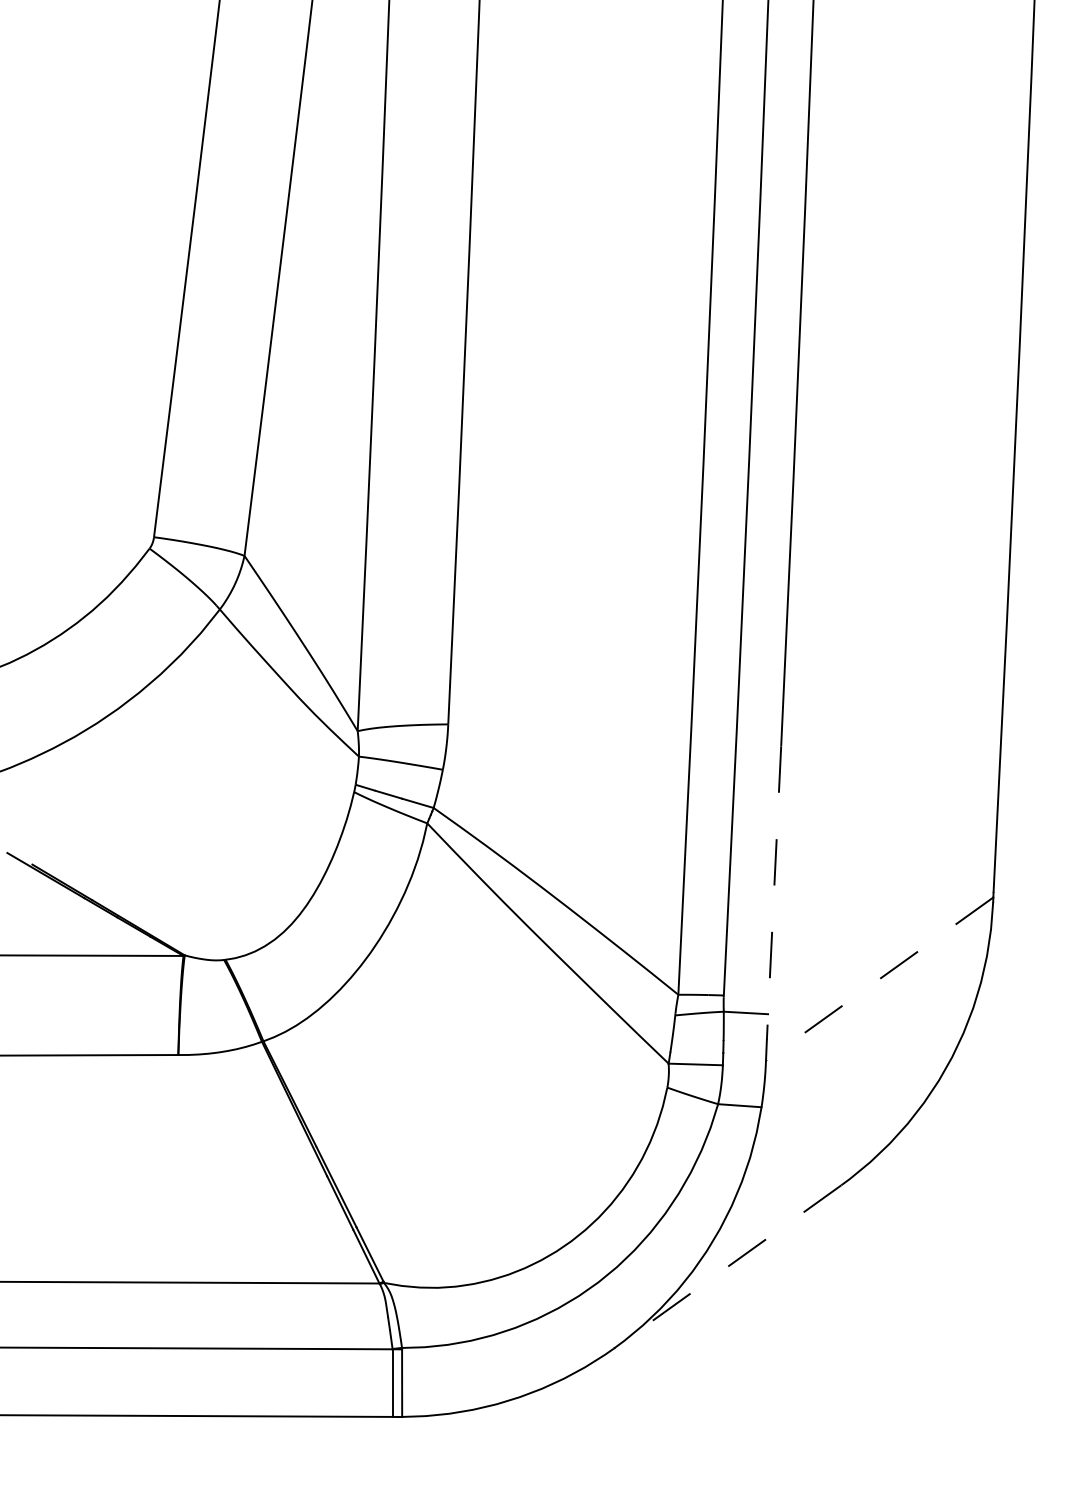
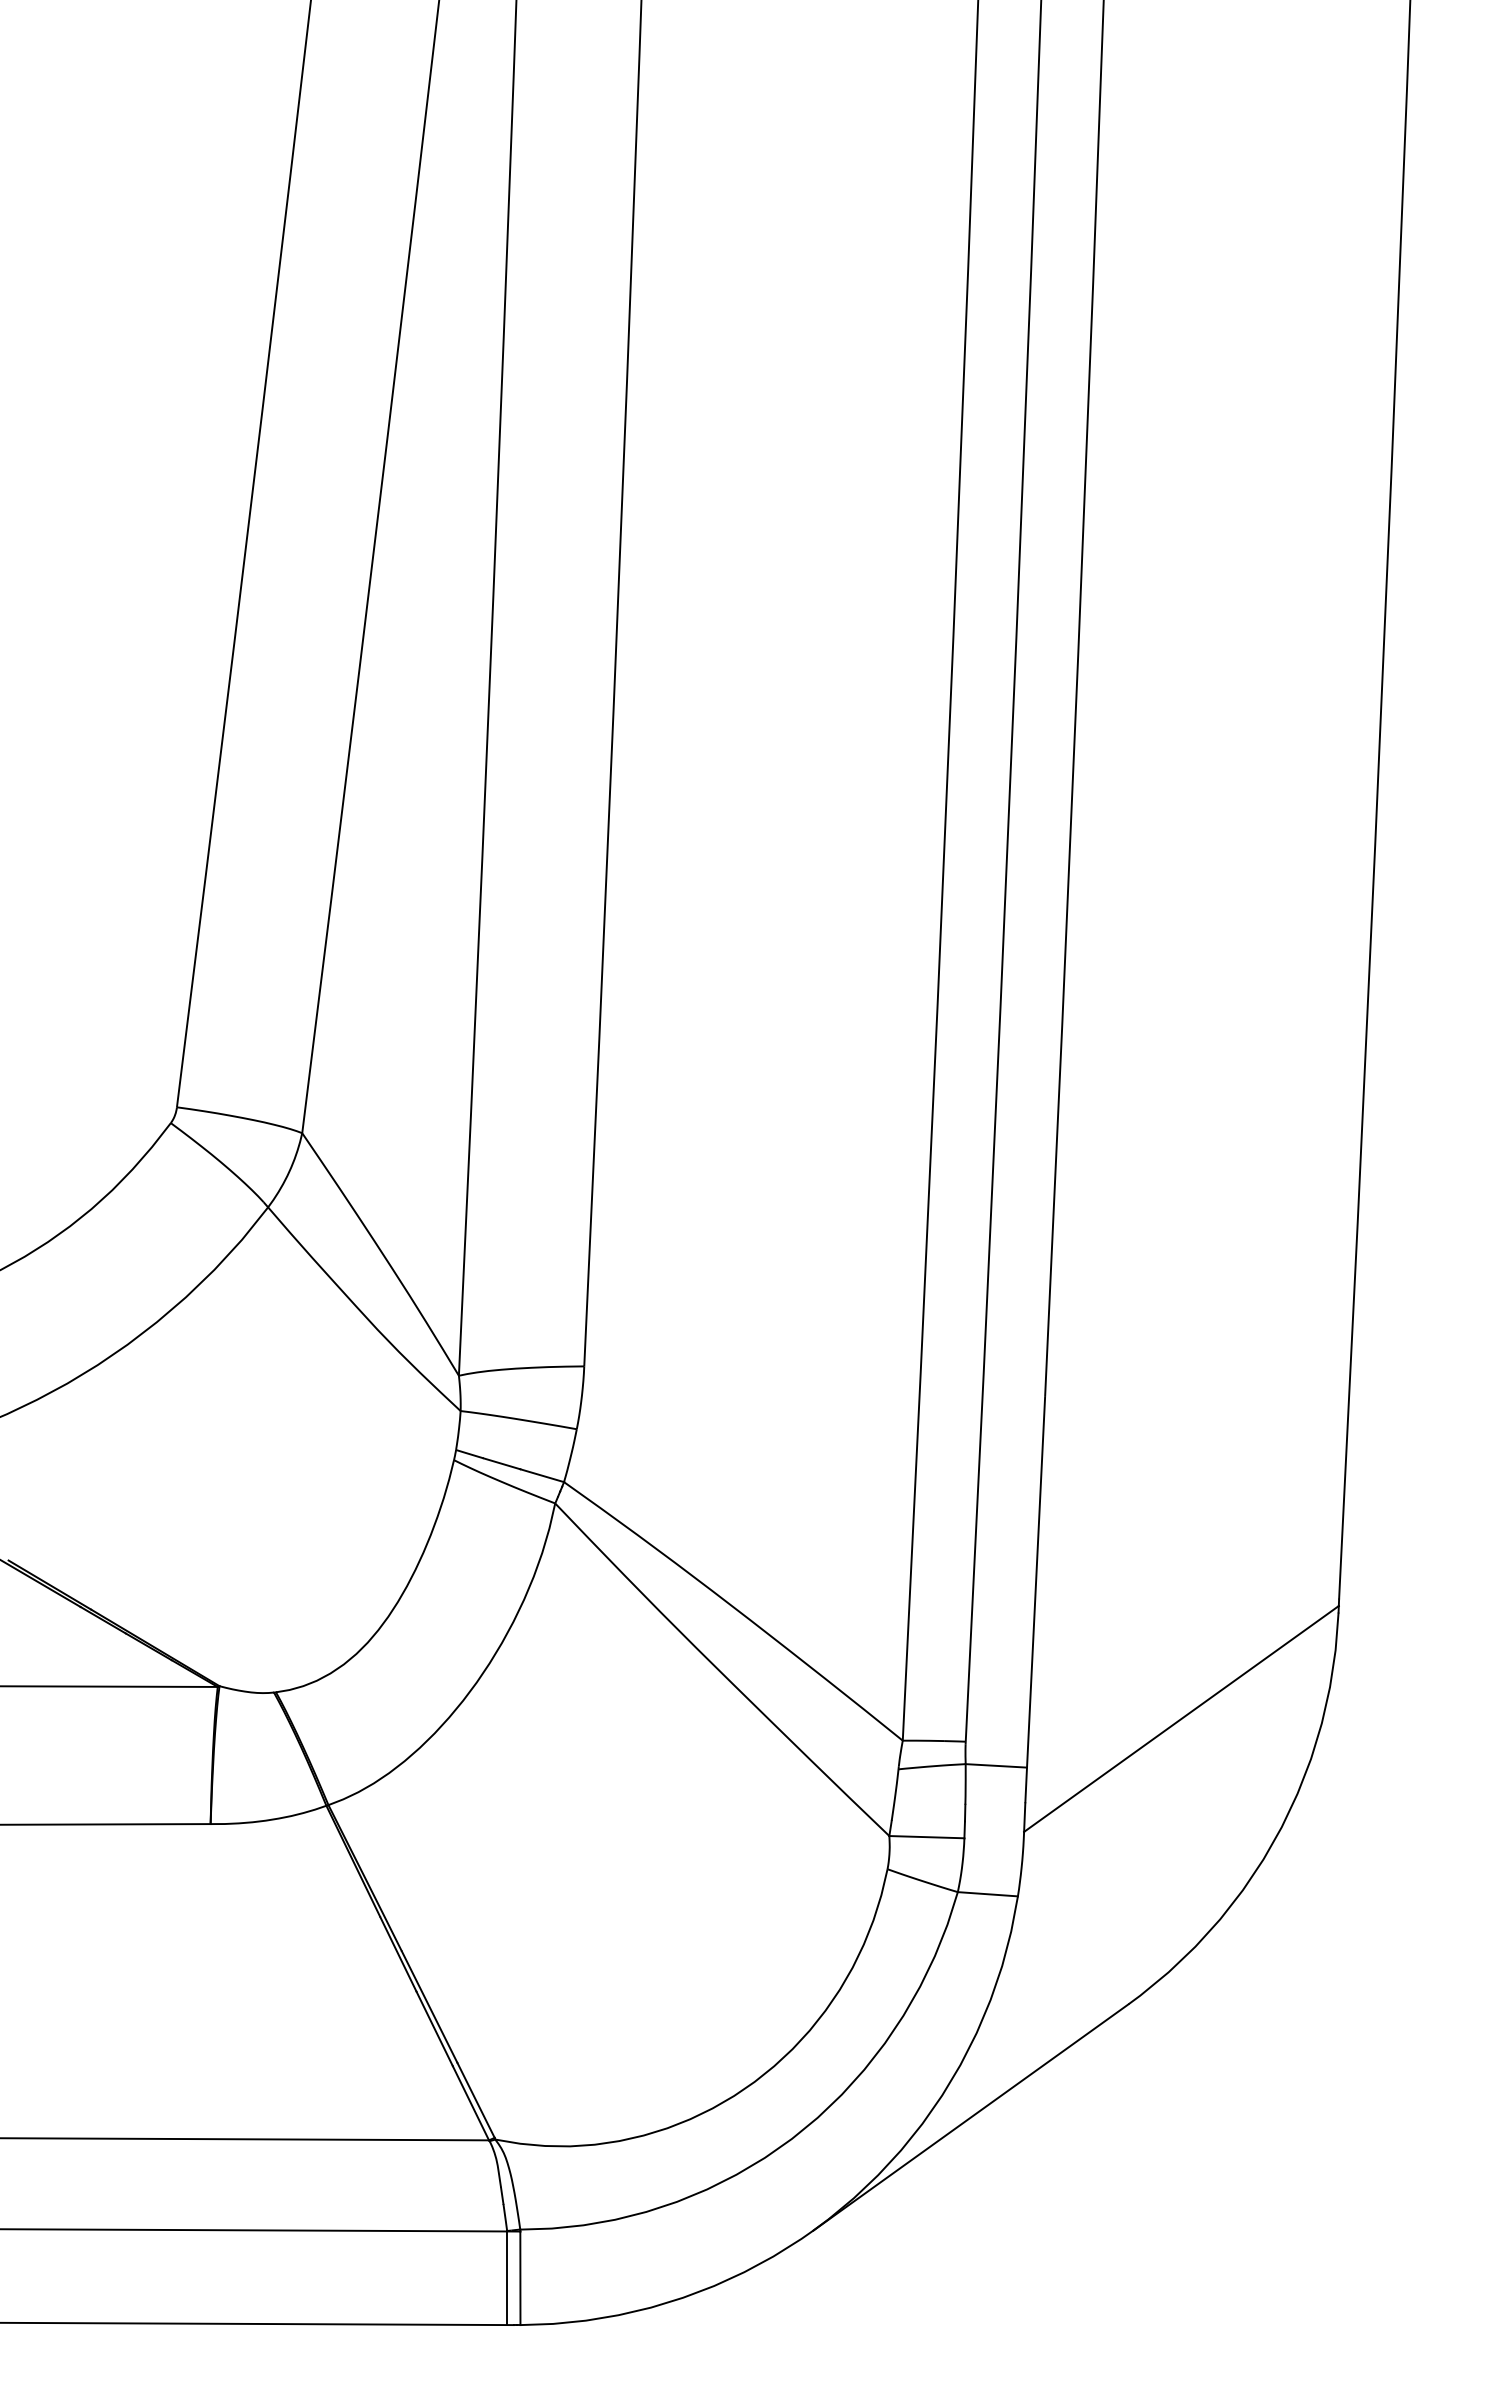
line: (774, 894) -> (1035, 1601), dashed -> solid
line: (879, 978) -> (1181, 1718), dashed -> solid
line: (727, 1266) -> (970, 2117), dashed -> solid

